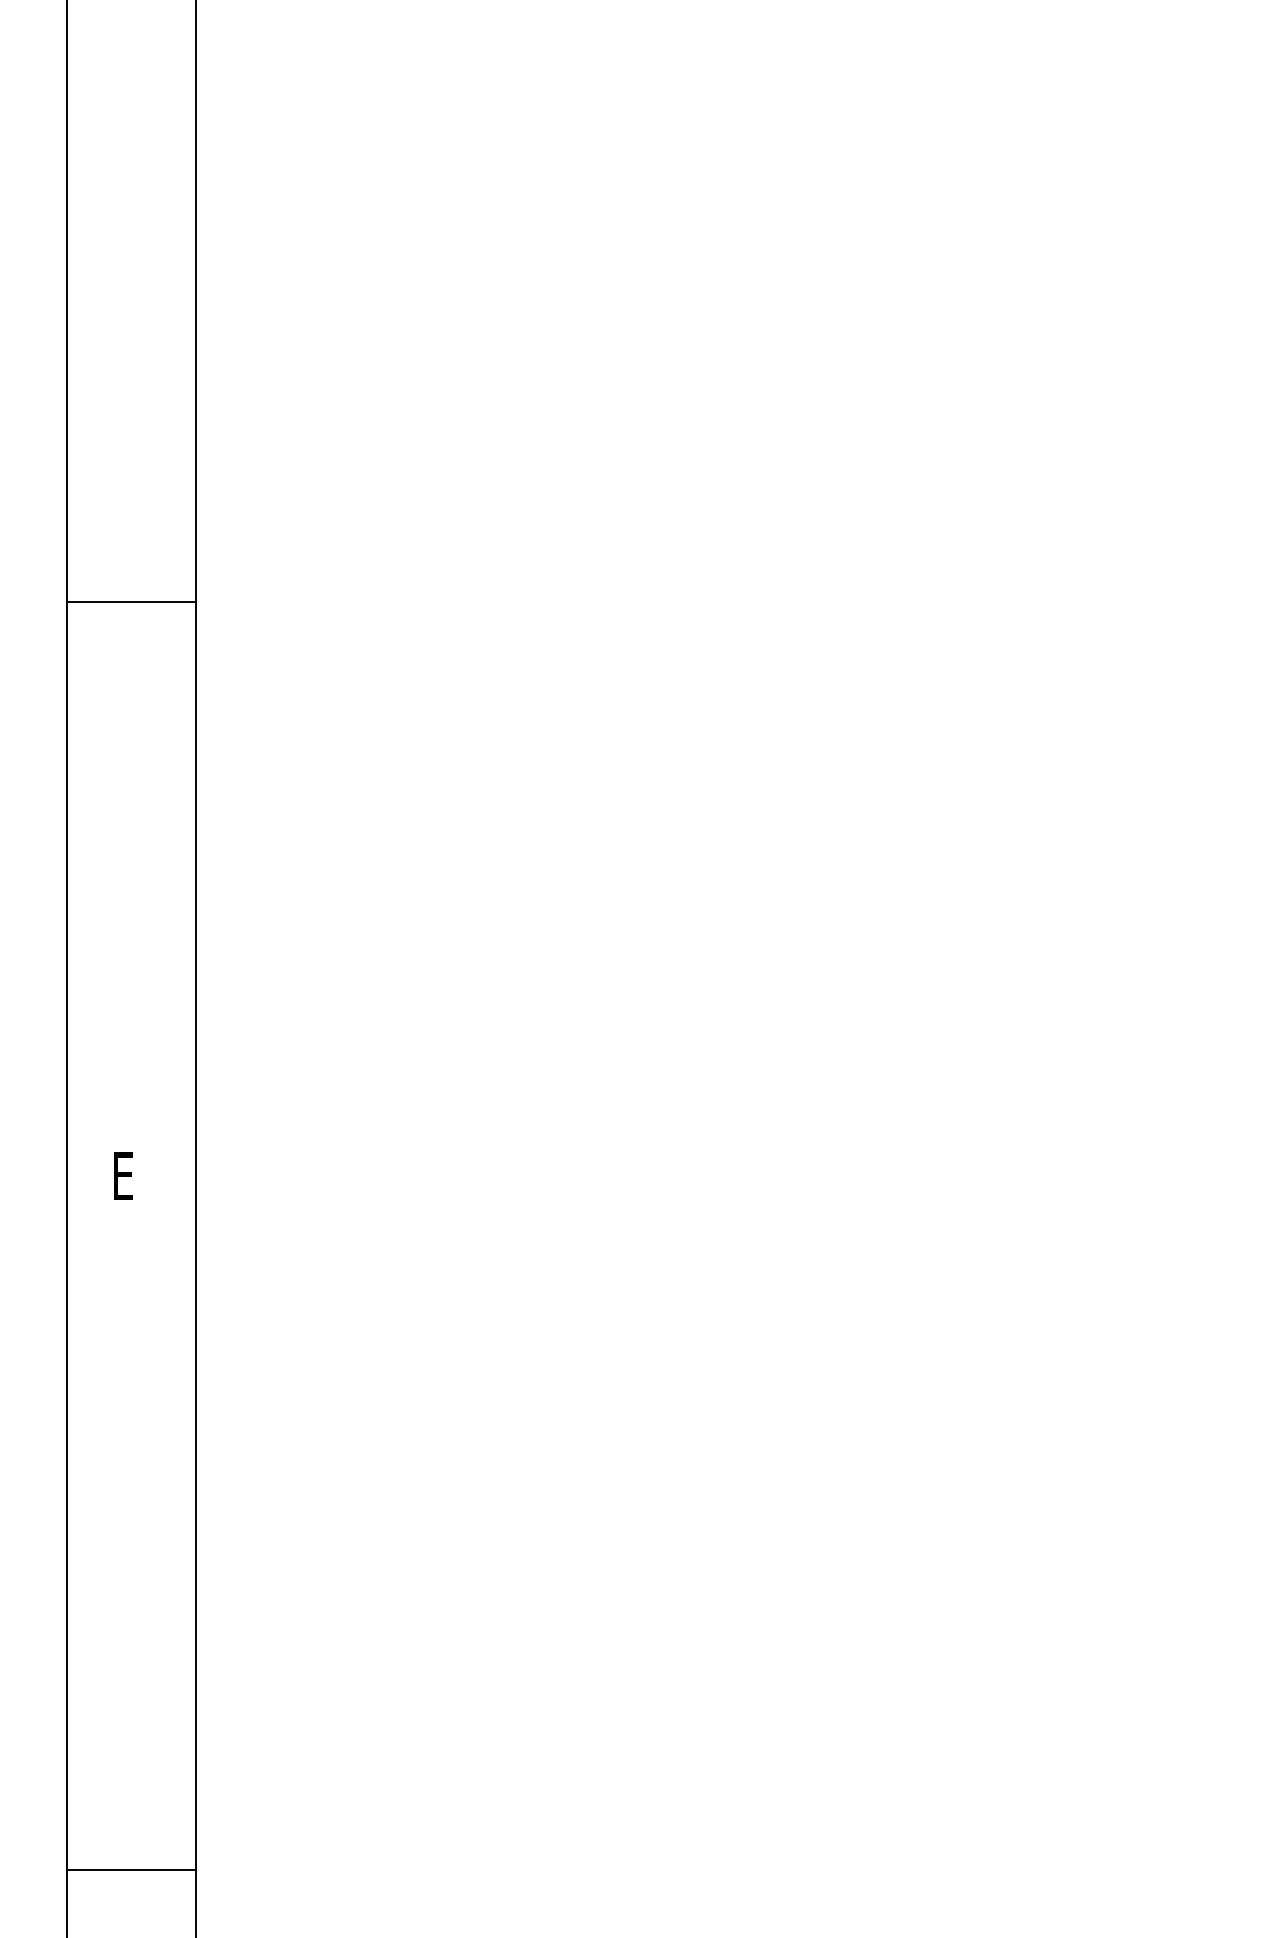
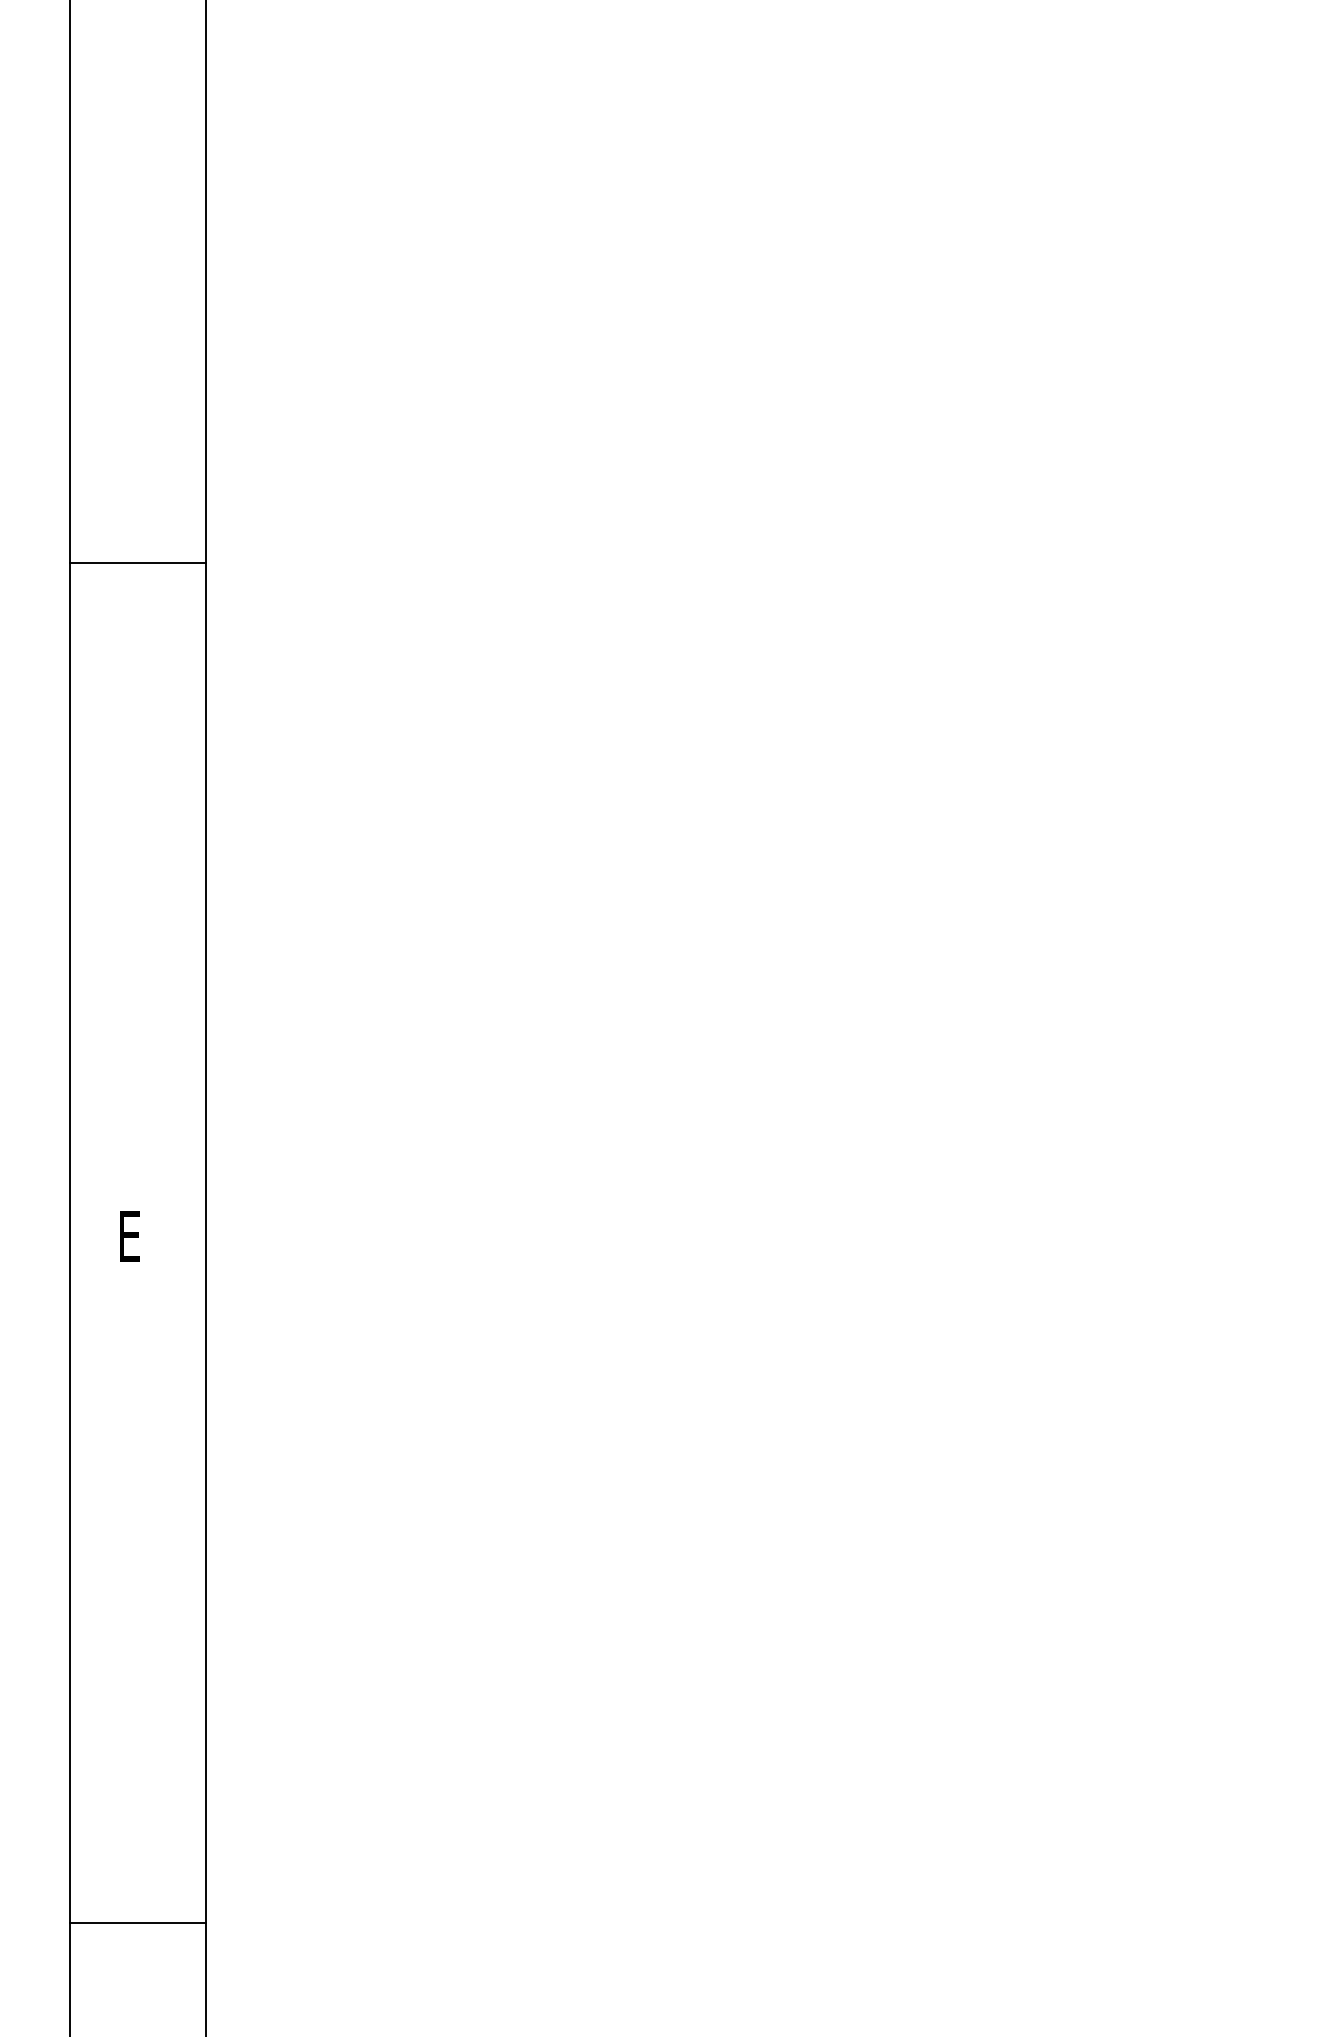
line: (131, 601) -> (138, 562), moved
line: (131, 1869) -> (138, 1923), moved

